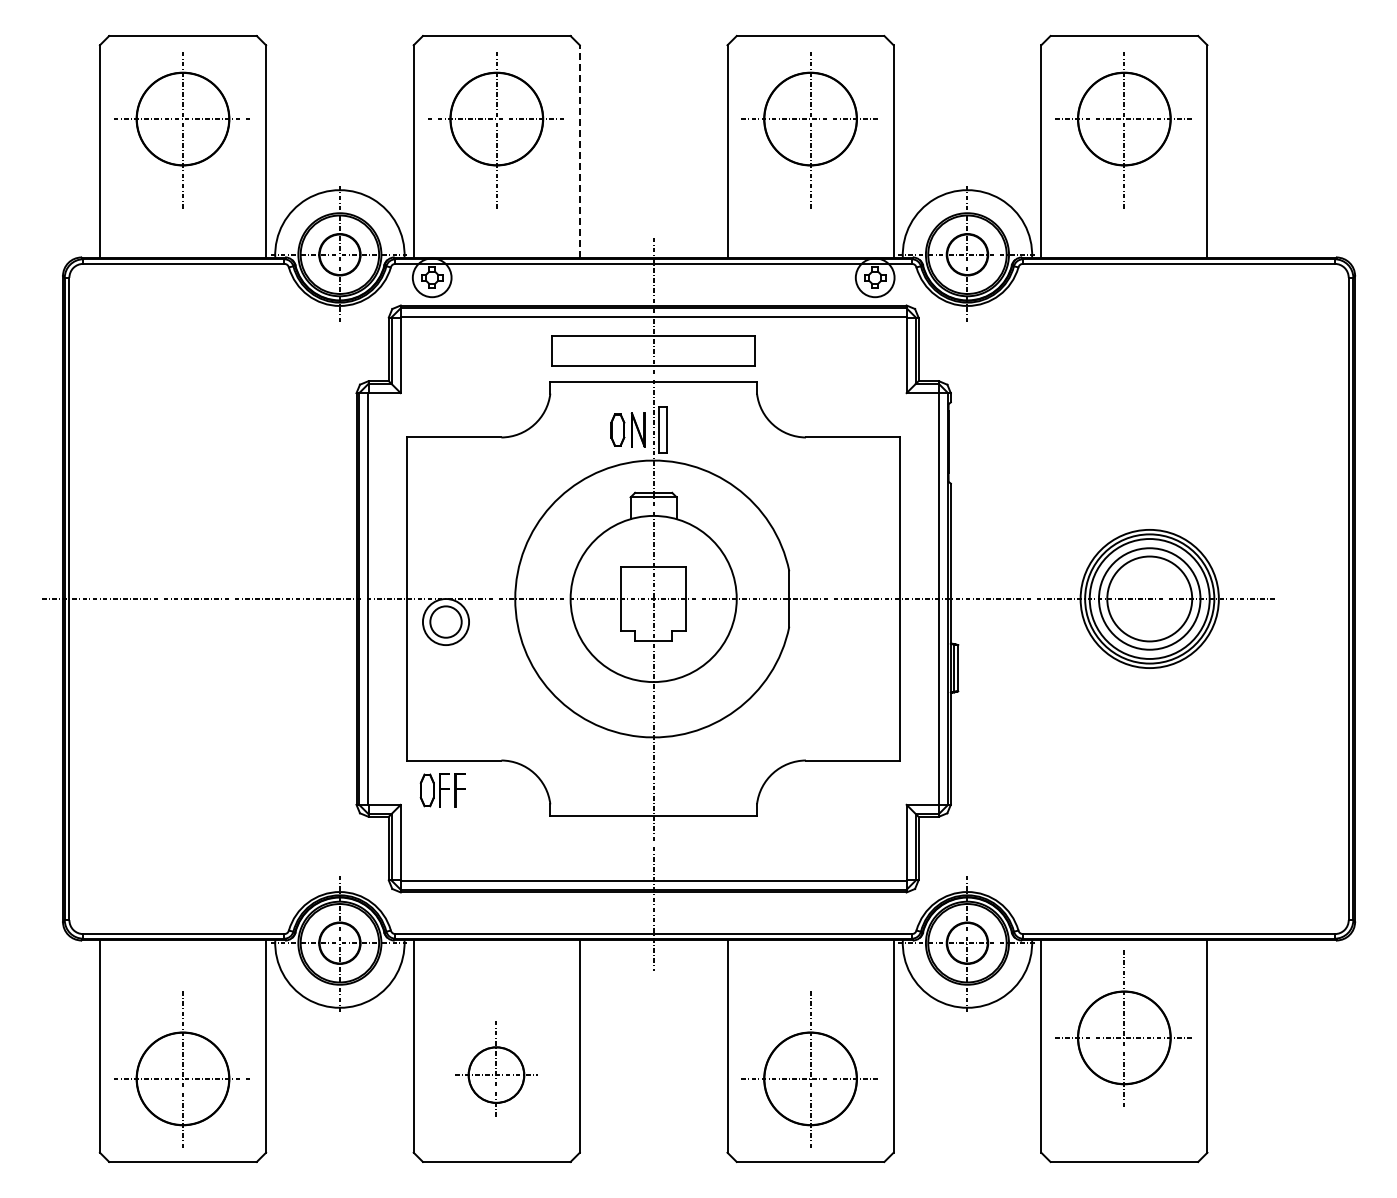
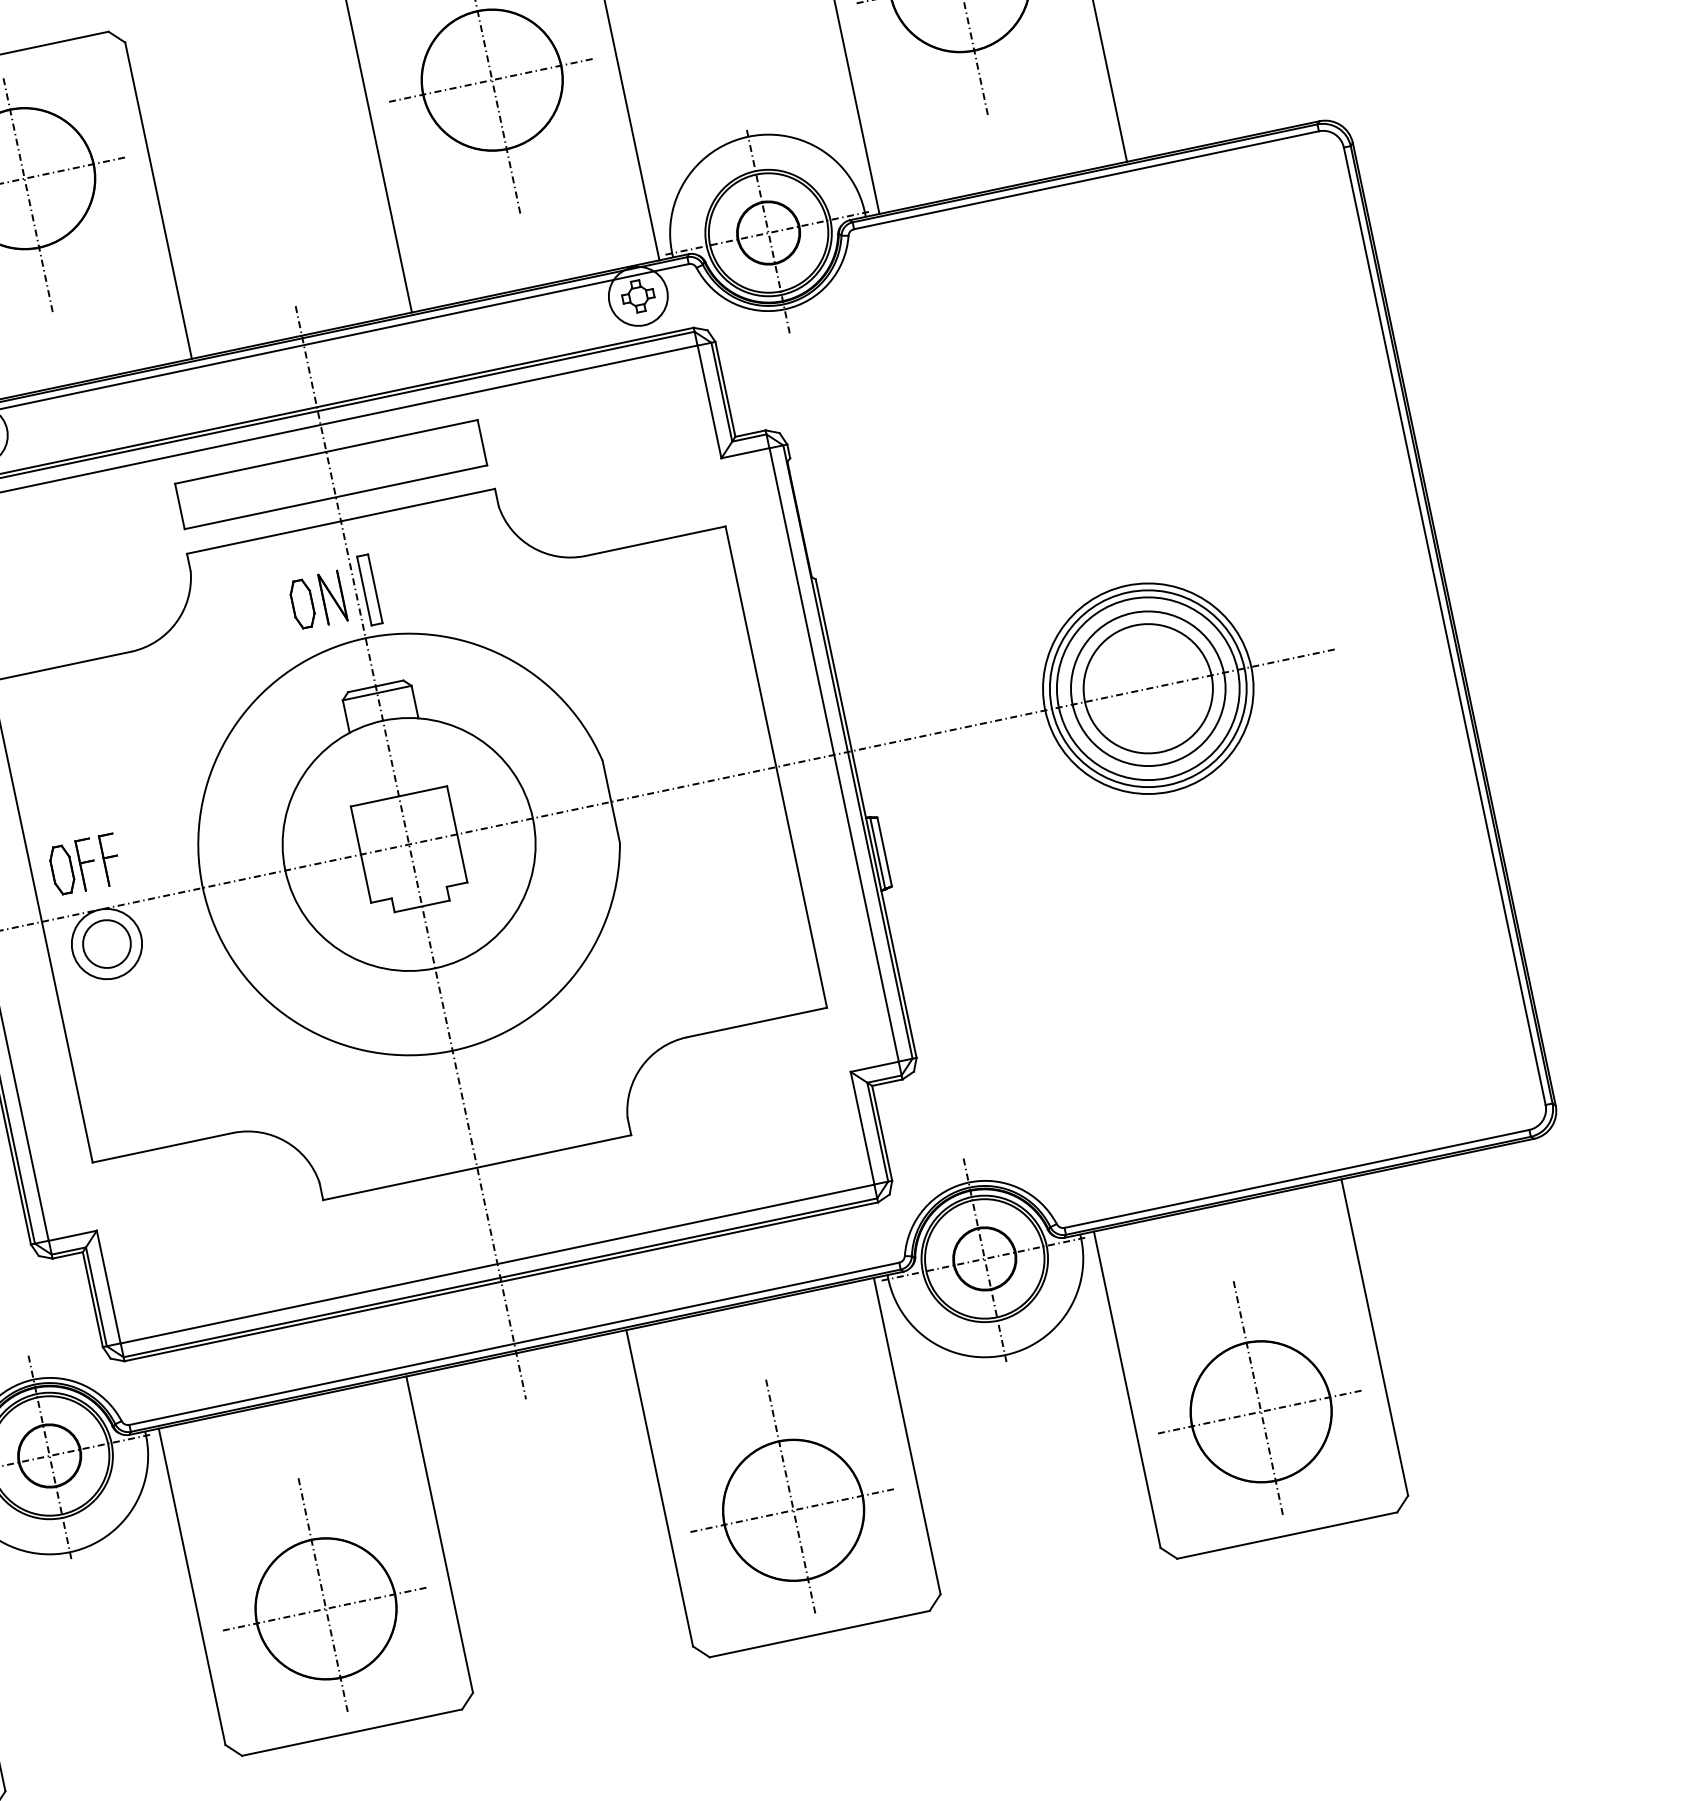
line: (579, 150) -> (157, 199), dashed -> solid
part: (442, 790) -> (84, 865), moved
part: (1123, 1028) -> (1256, 1398), moved
part: (495, 1069) -> (321, 1595), size x1.67

